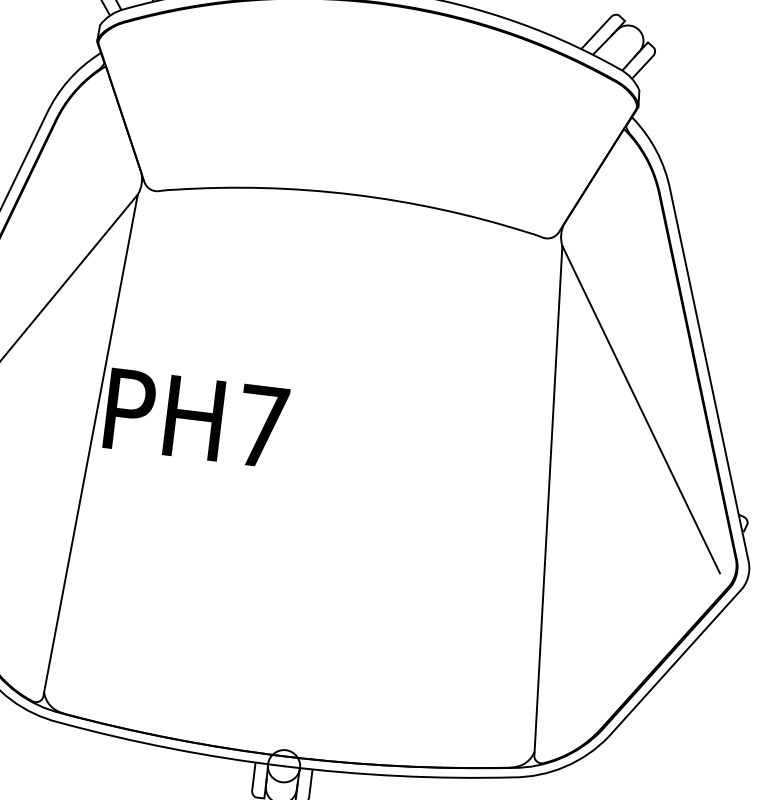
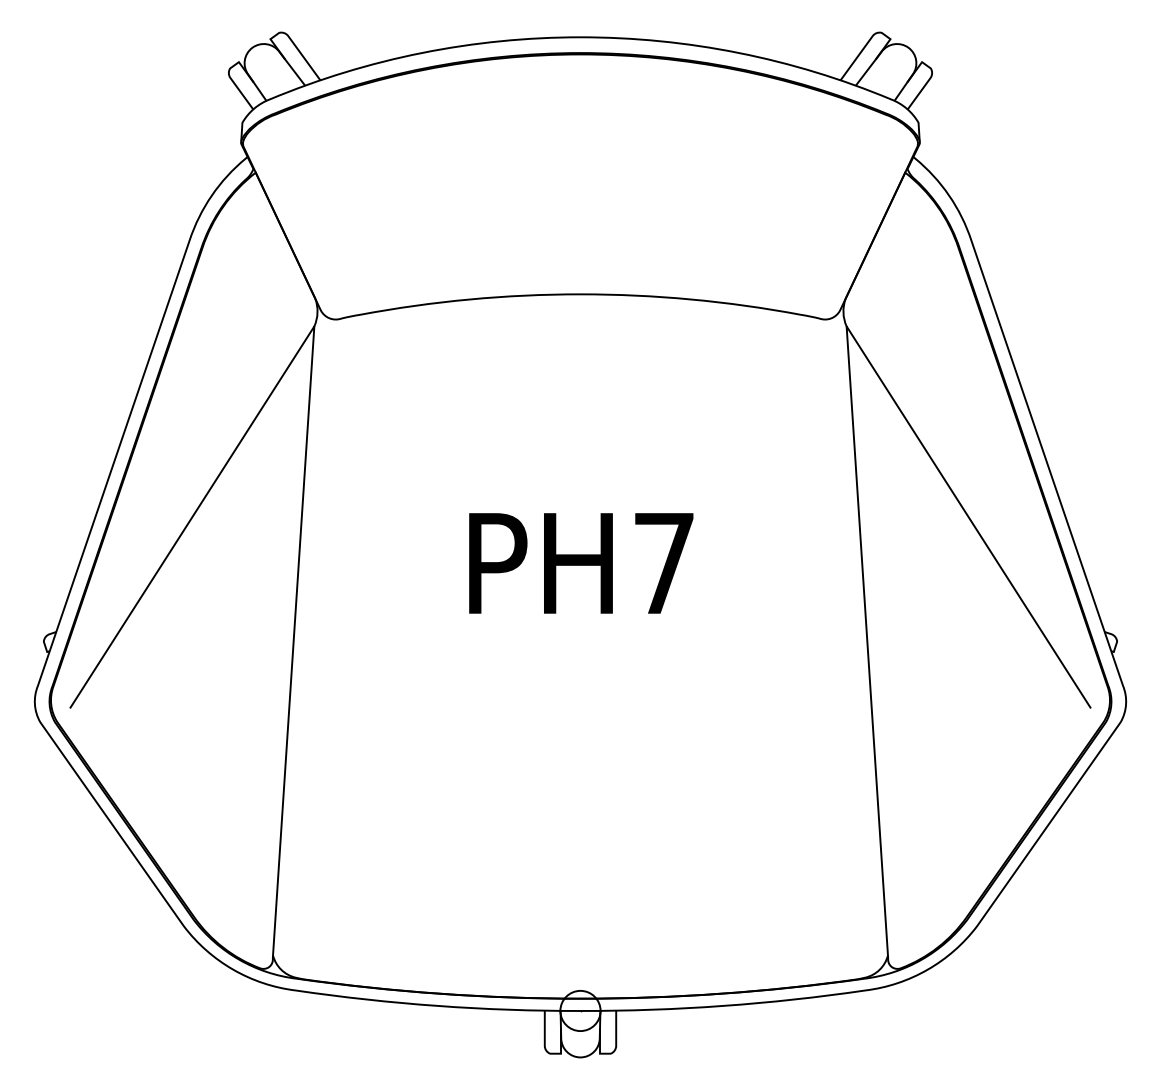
text: (196, 418) -> (581, 563), moved

